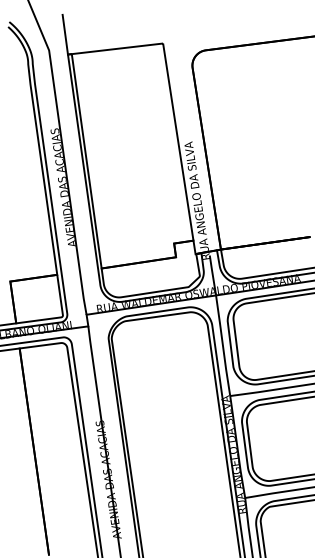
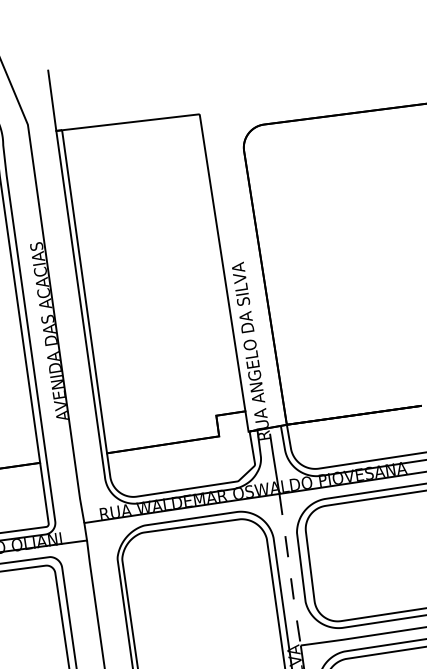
line: (222, 345) -> (289, 569), solid -> dashed

